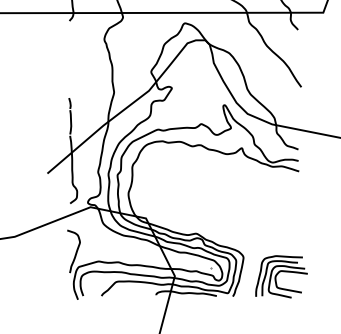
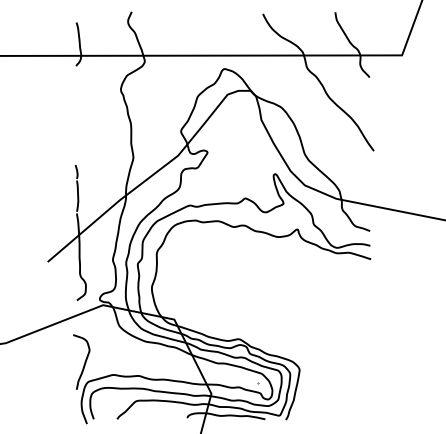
part: (281, 276) -> (348, 394), removed

